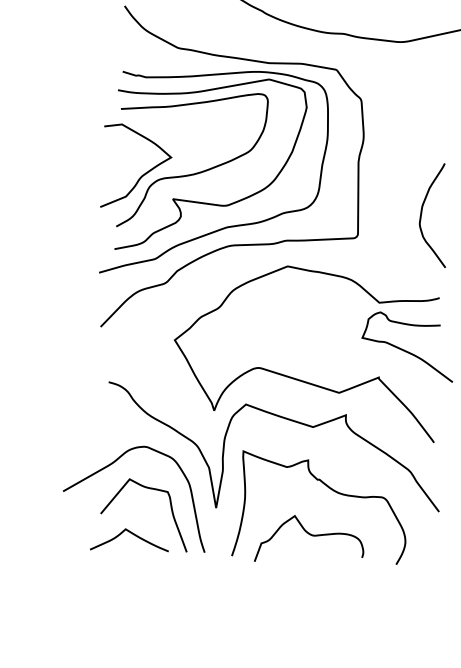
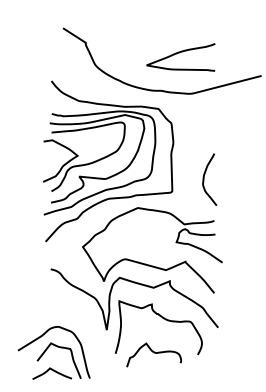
part: (138, 485) -> (55, 346), moved
curve: (310, 536) -> (154, 353), moved

